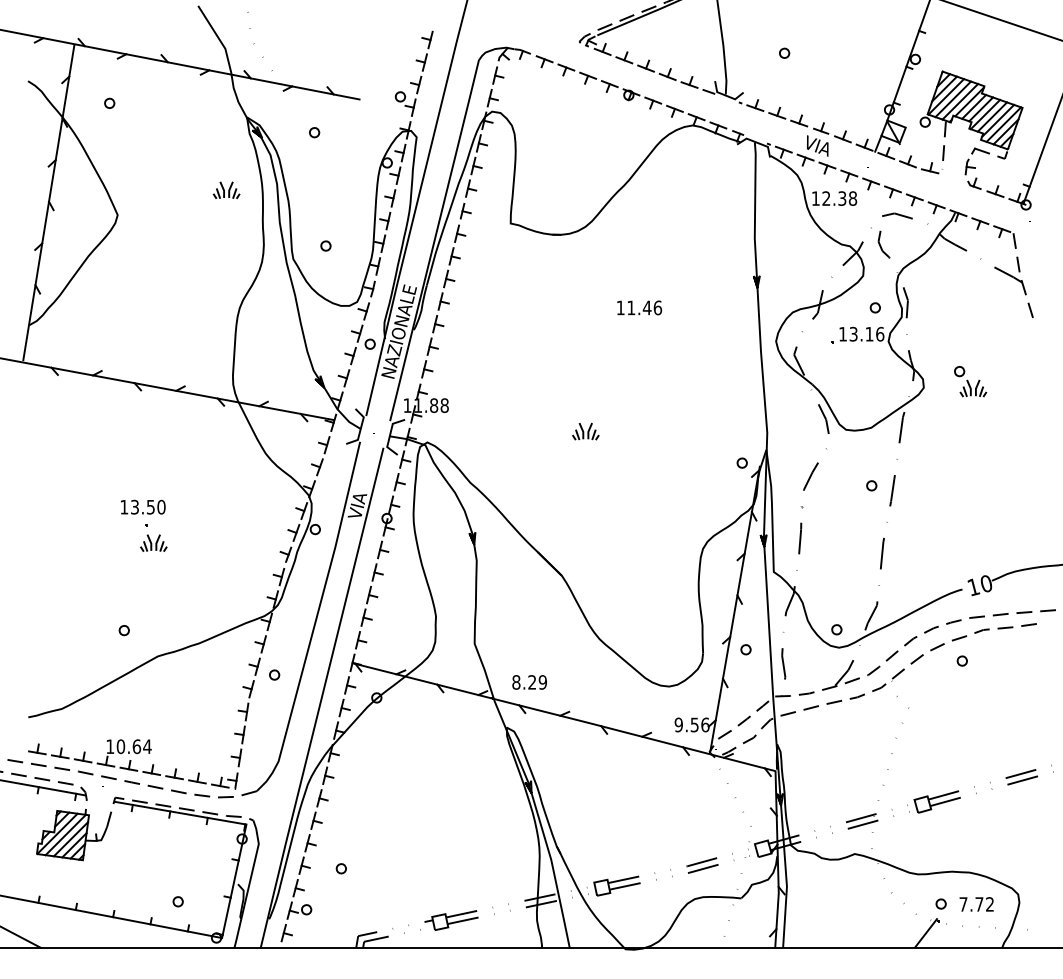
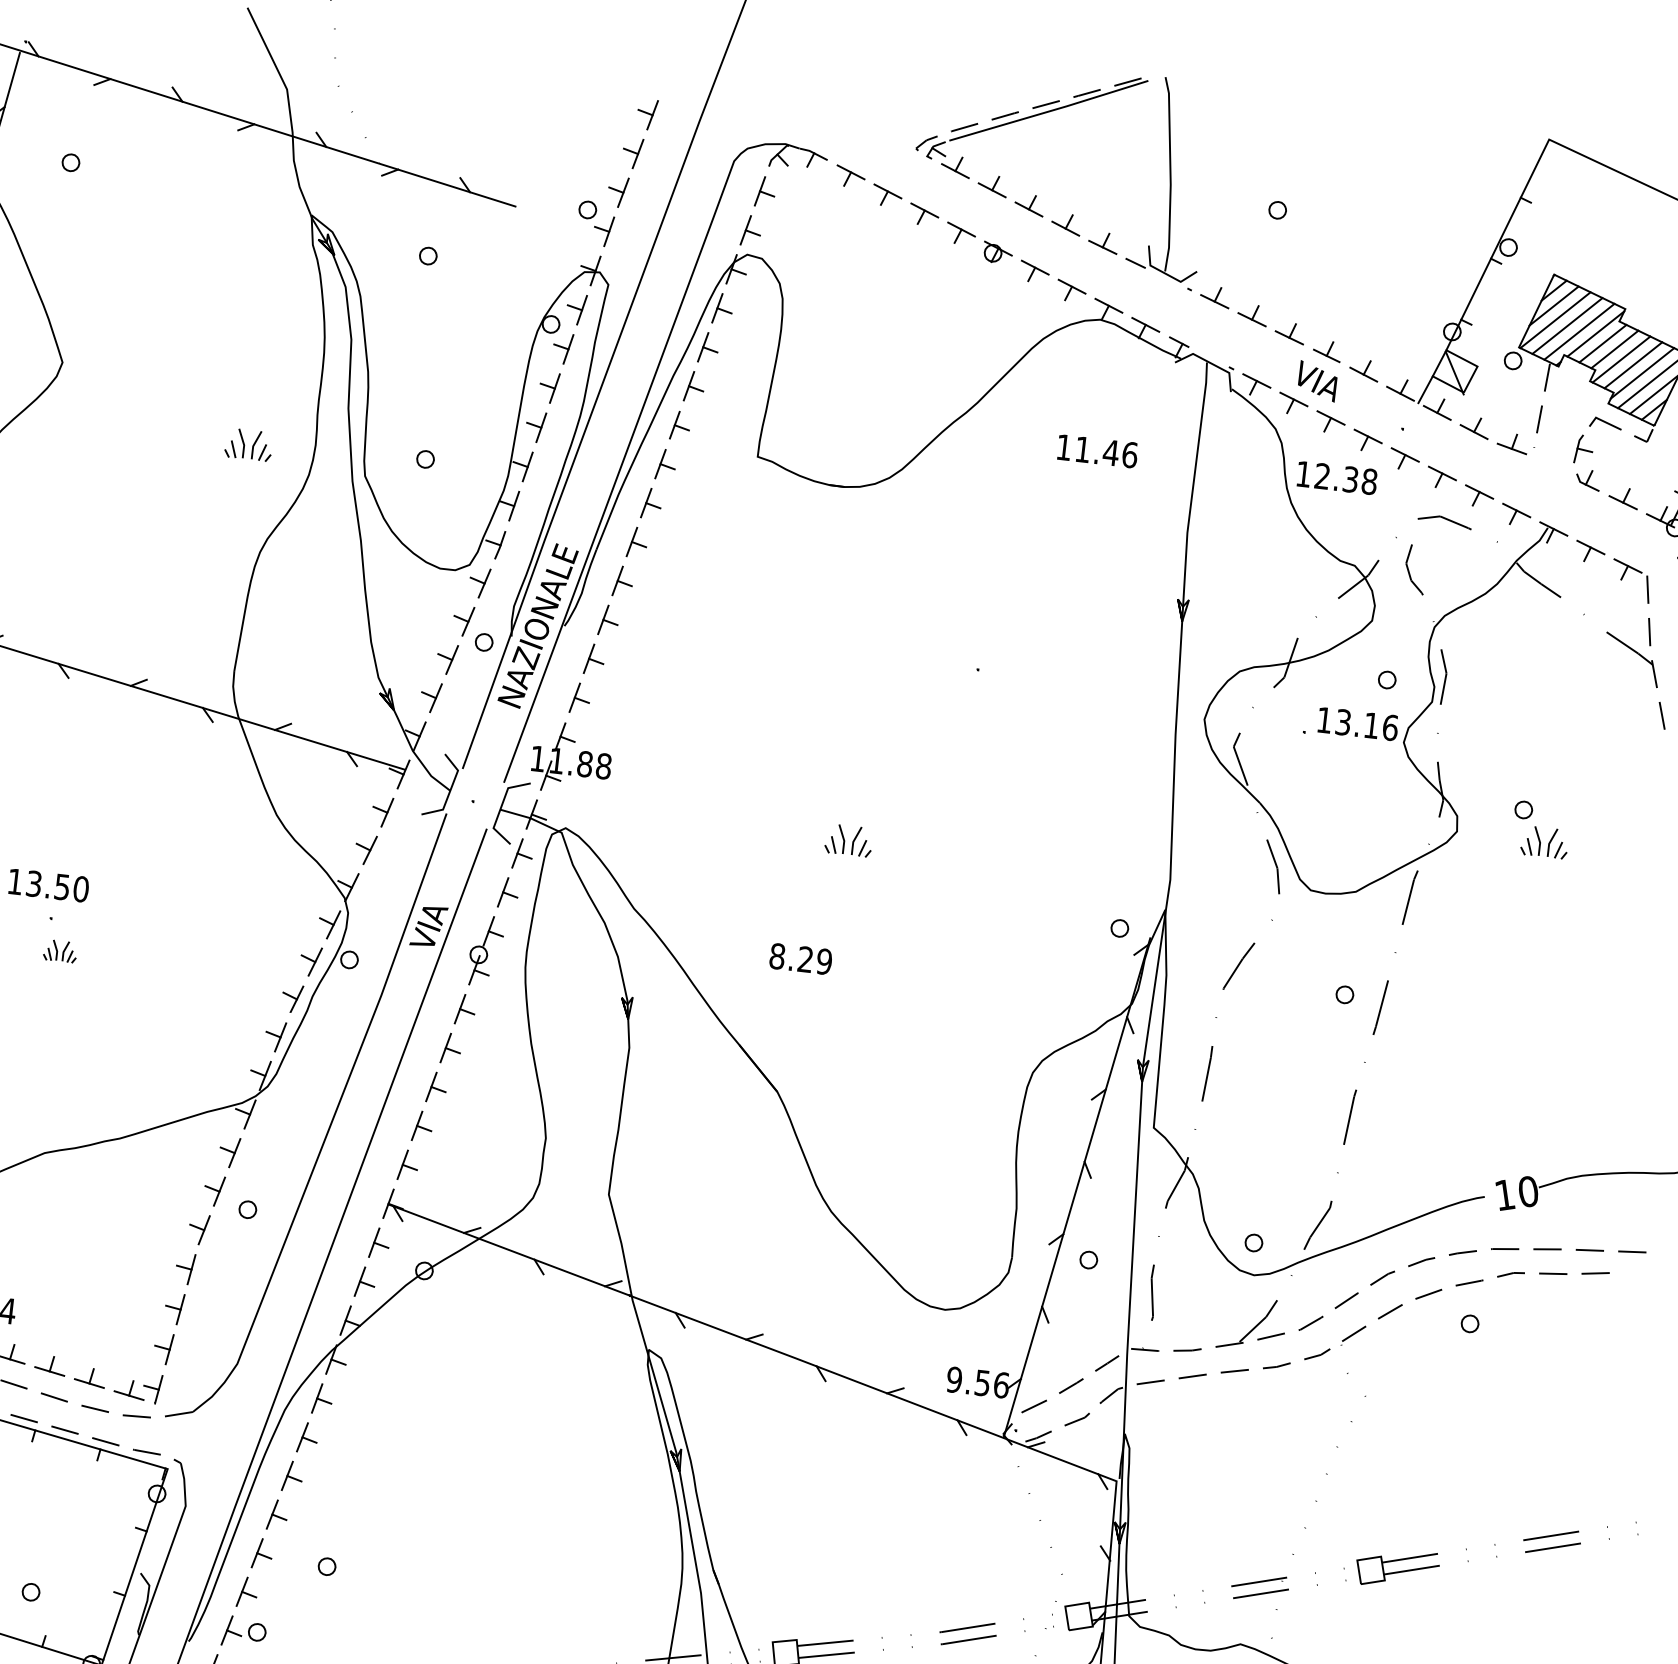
part: (226, 190) -> (248, 445), moved
text: (639, 307) -> (1097, 450), moved
part: (153, 542) -> (59, 950), size x0.7
text: (529, 682) -> (800, 959), moved

